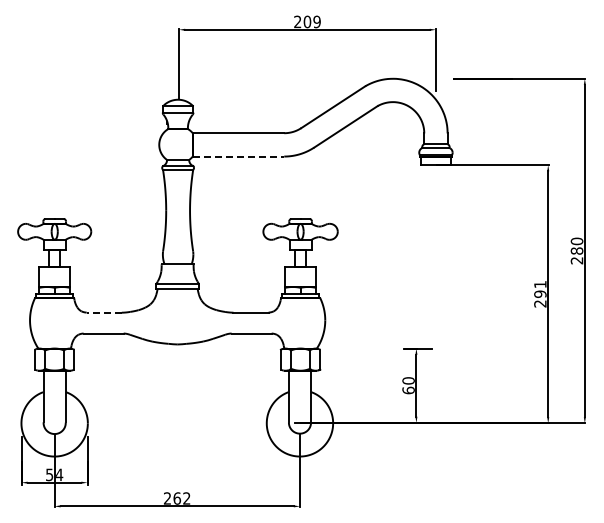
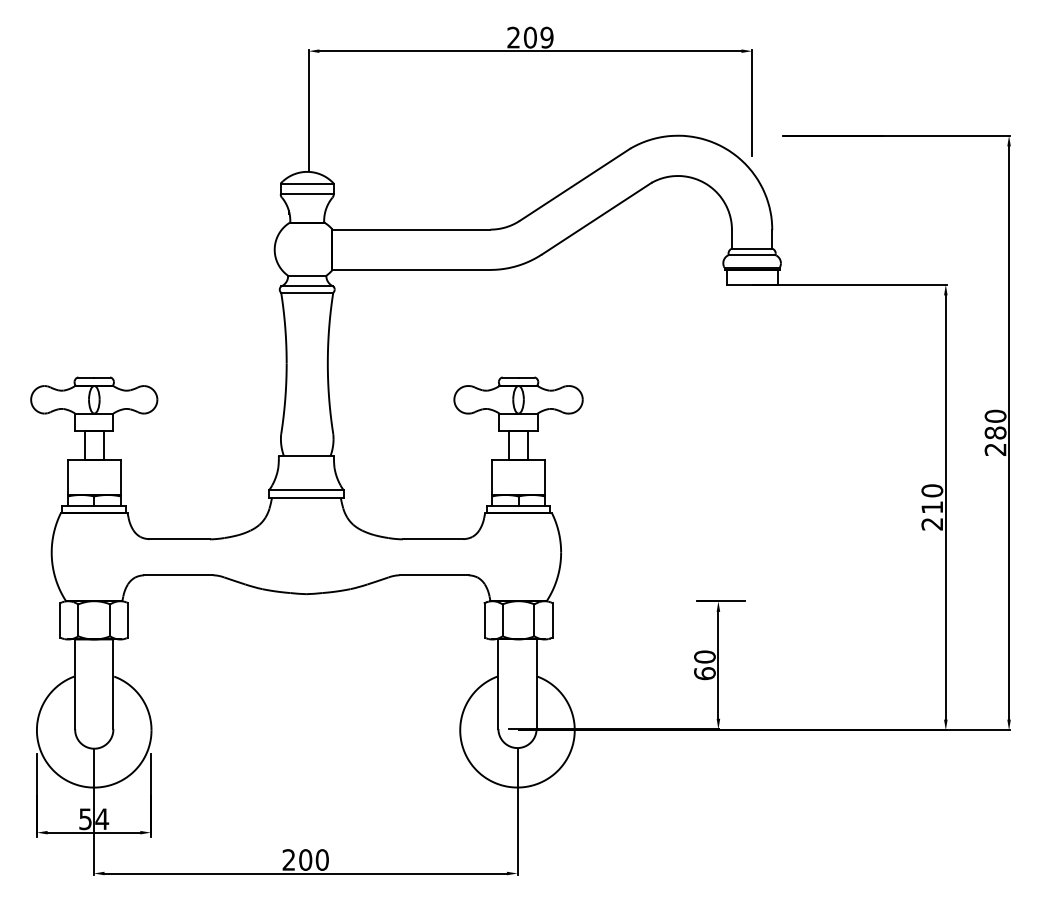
line: (238, 156) -> (411, 269), dashed -> solid
text: (540, 288) -> (932, 497), 291 -> 210
line: (104, 312) -> (180, 539), dashed -> solid
text: (181, 498) -> (313, 859), 262 -> 200

